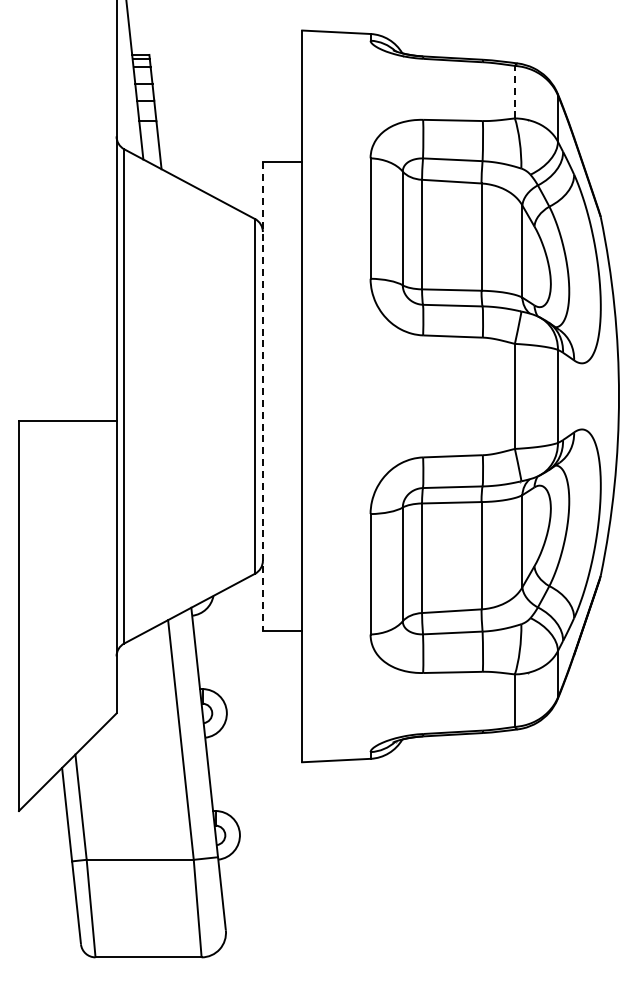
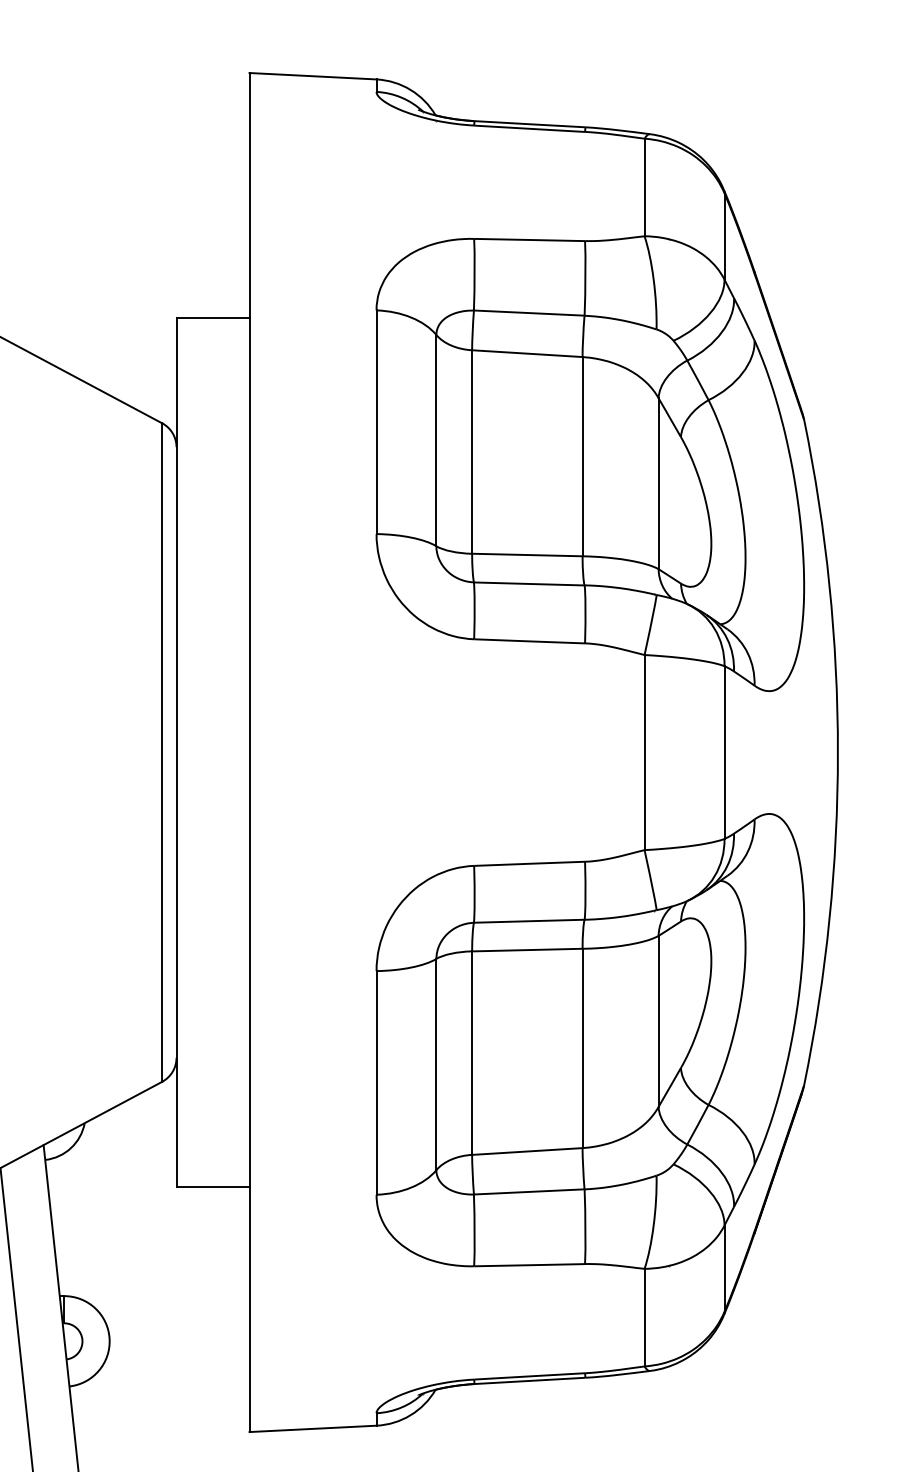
line: (514, 91) -> (643, 186), dashed -> solid
line: (262, 396) -> (175, 752), dashed -> solid

